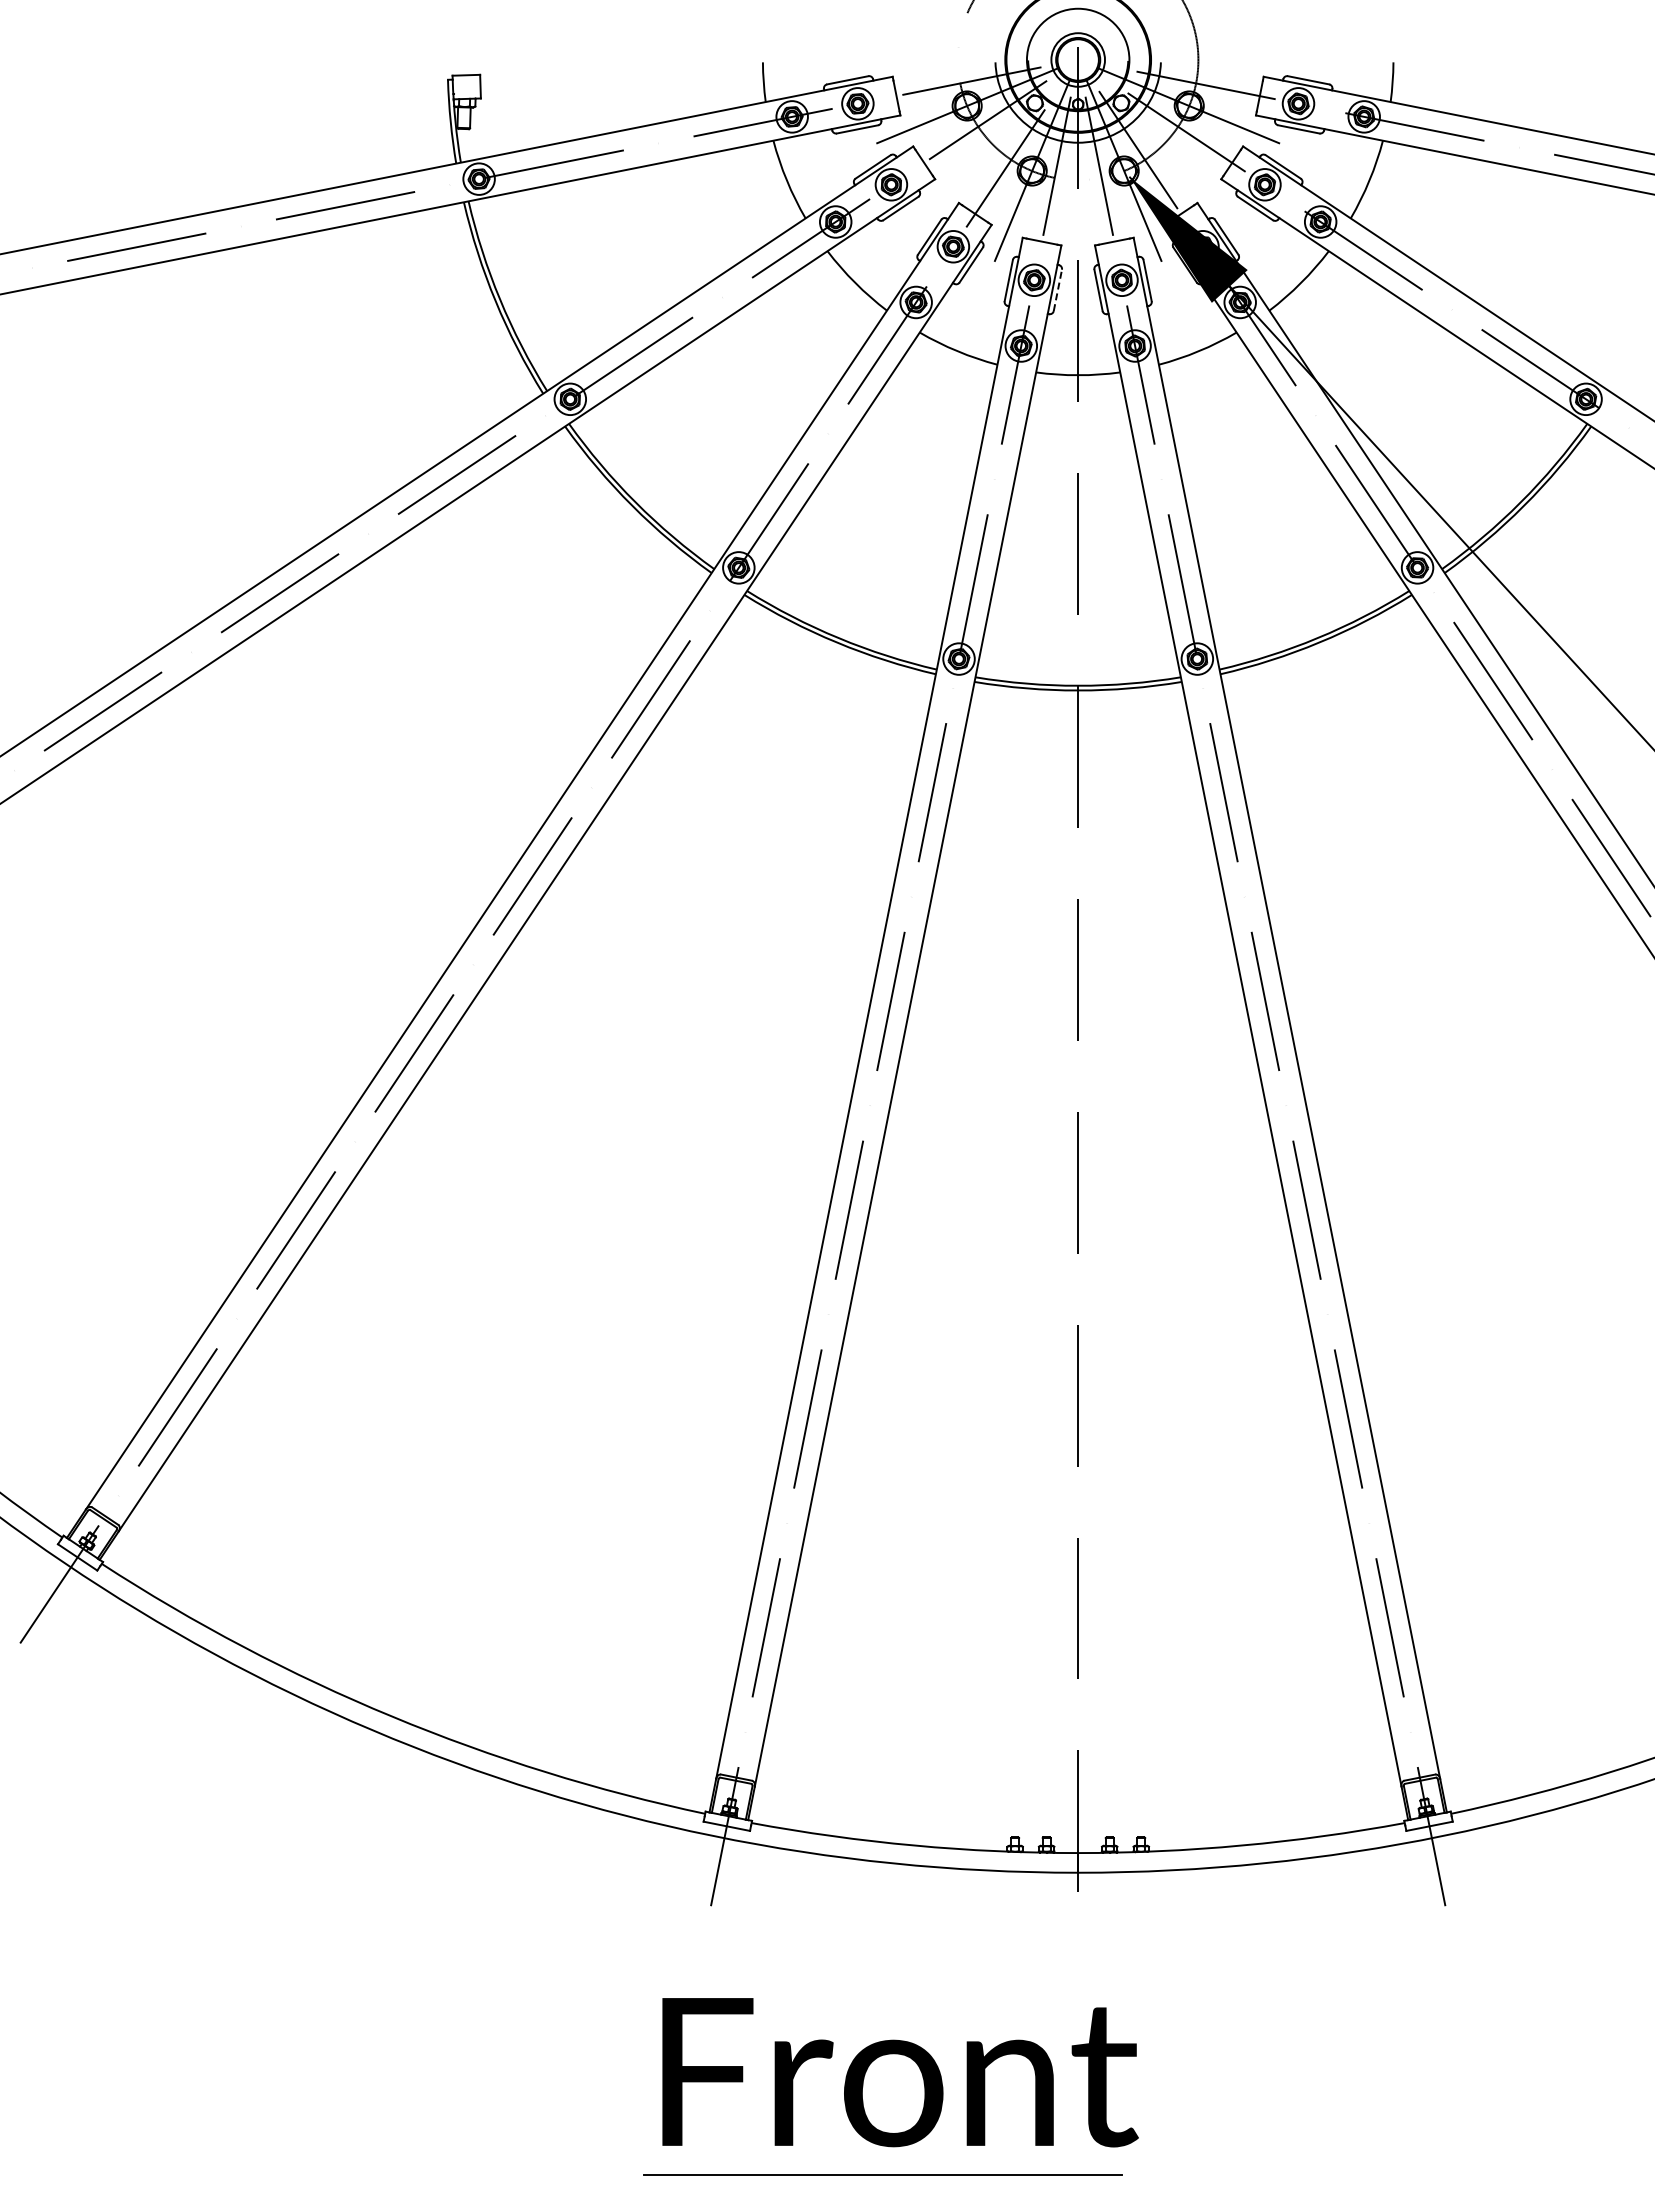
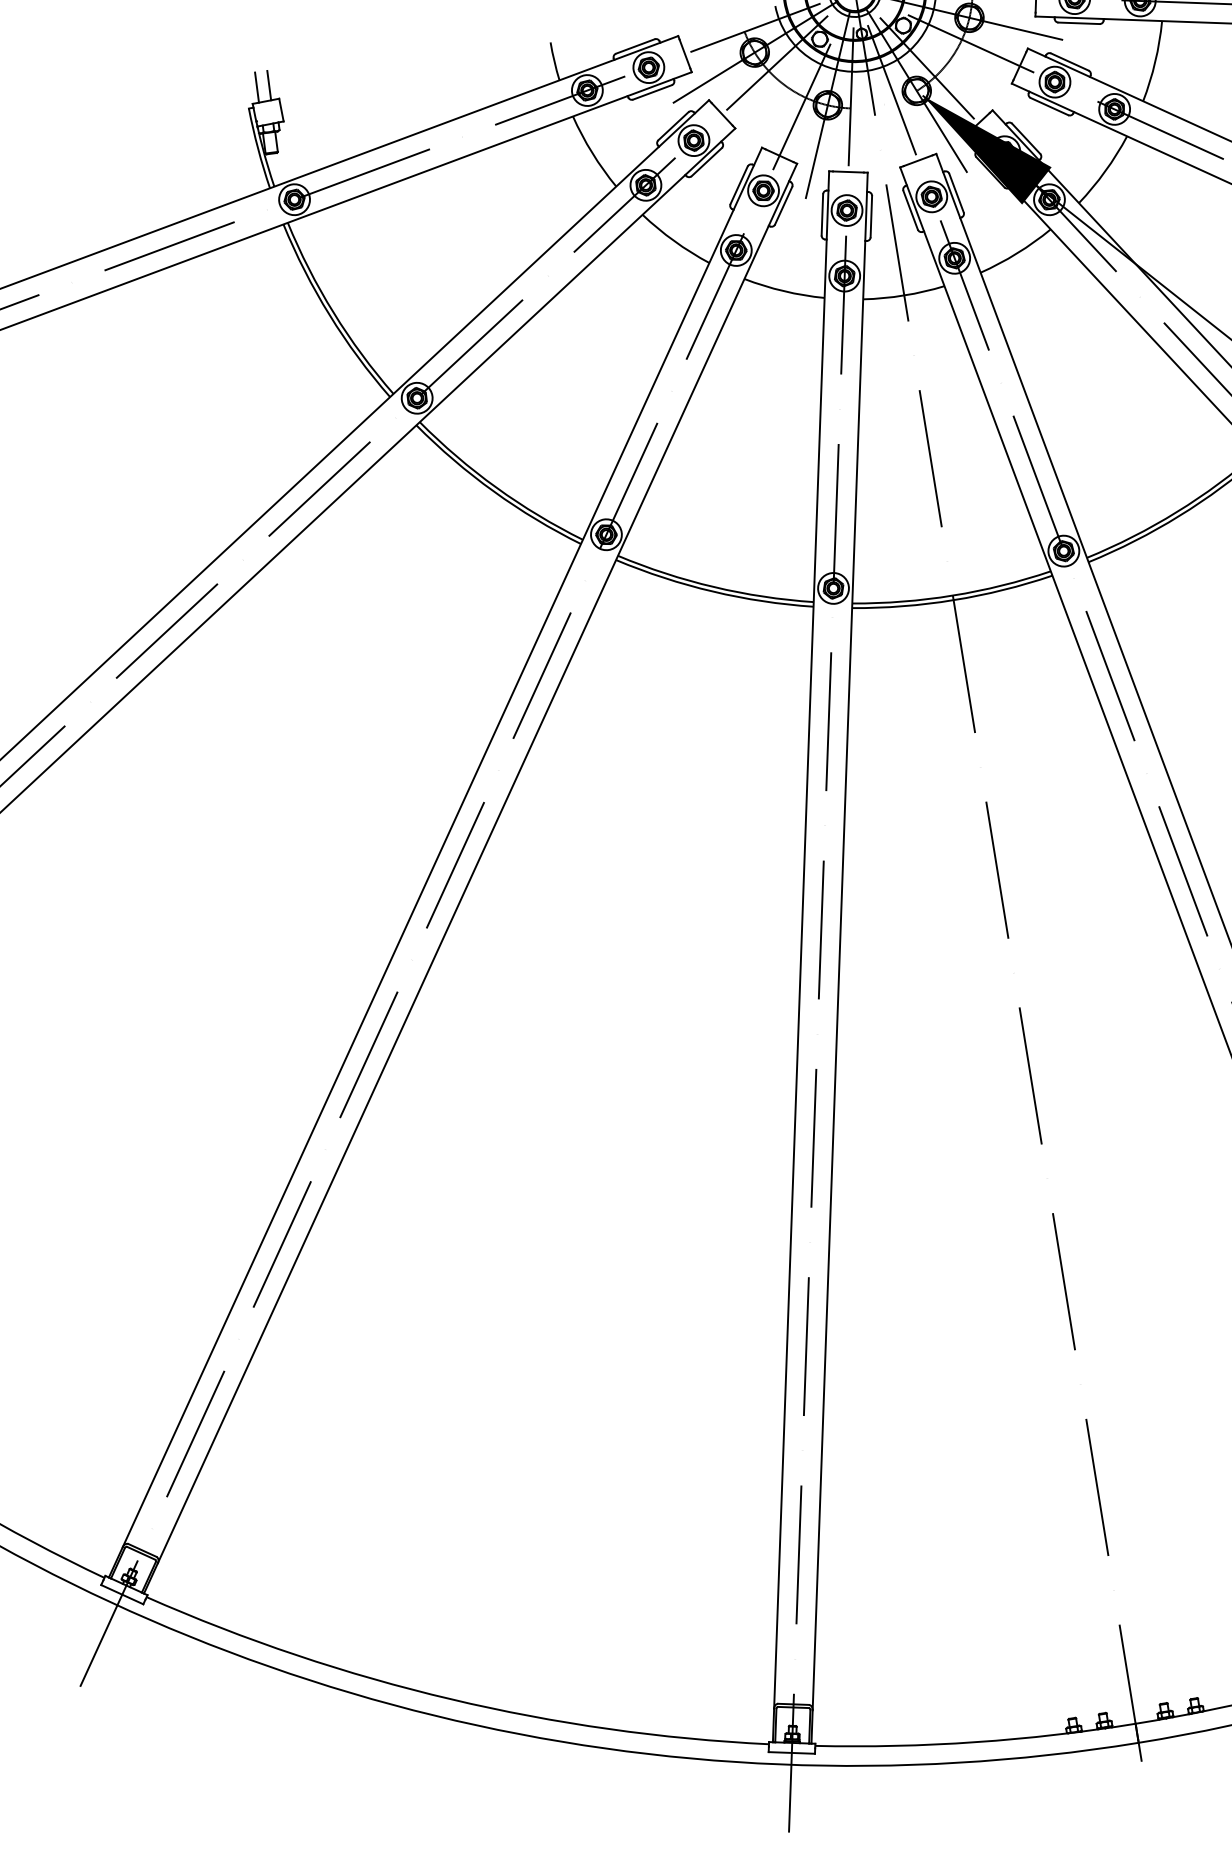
line: (459, 59) -> (256, 87), added
line: (471, 59) -> (268, 85), added
line: (1057, 289) -> (870, 215), dashed -> solid

